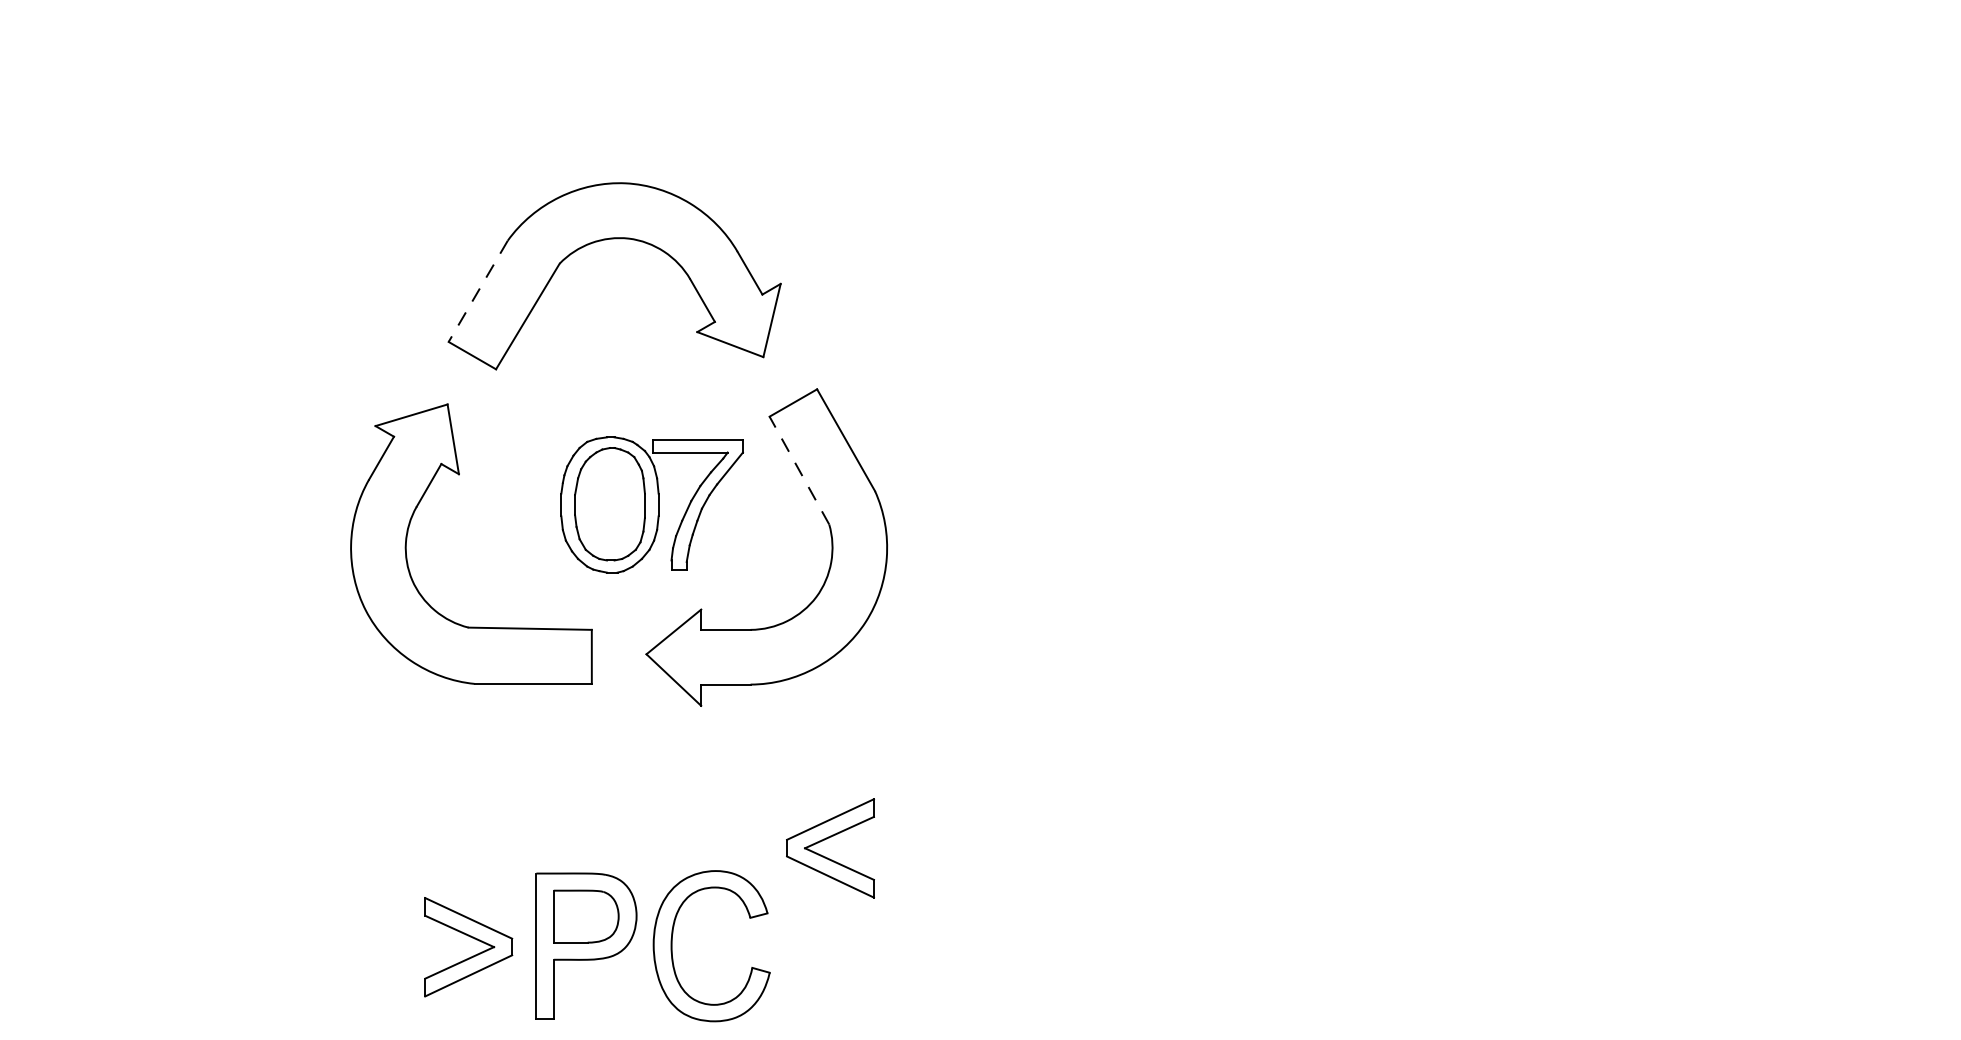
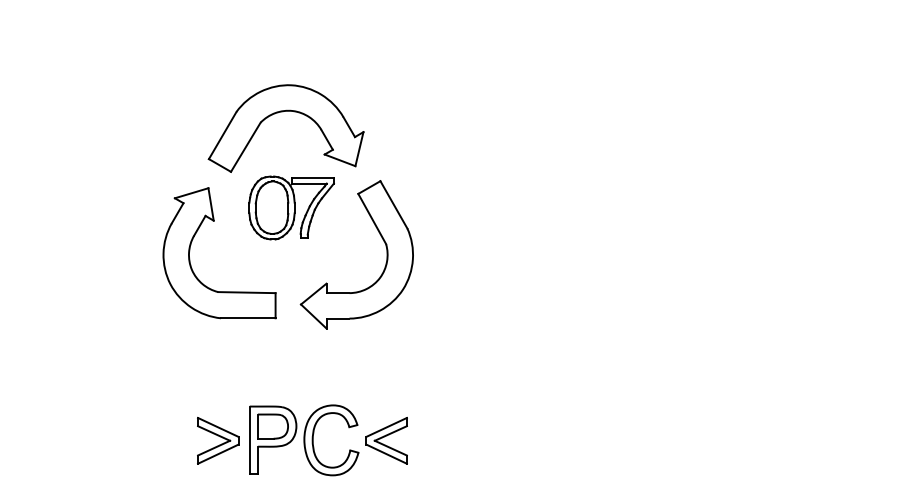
line: (477, 291) -> (222, 135), dashed -> solid
line: (800, 471) -> (372, 219), dashed -> solid
part: (651, 503) -> (291, 207), moved
part: (830, 847) -> (386, 440), moved

